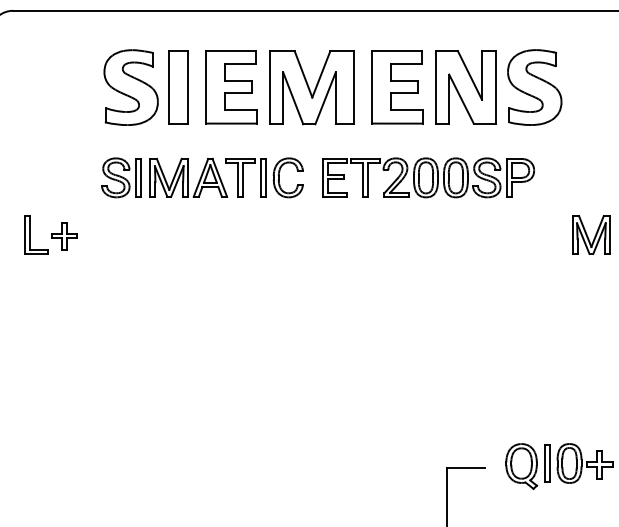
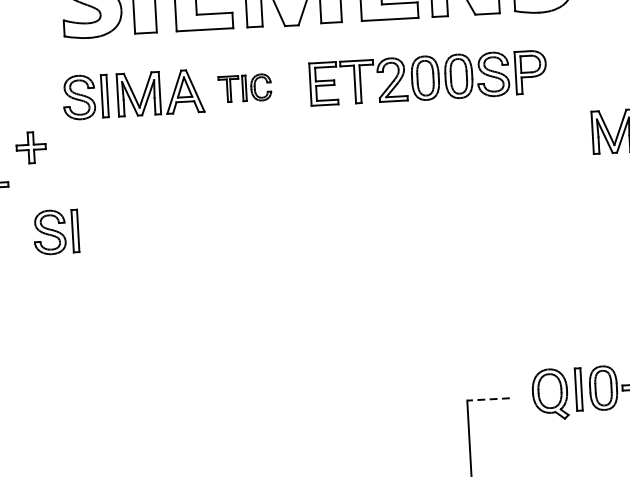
part: (264, 177) -> (245, 87), size x0.6
part: (64, 236) -> (31, 148), moved
part: (88, 296) -> (56, 231), added
line: (465, 467) -> (487, 399), solid -> dashed

